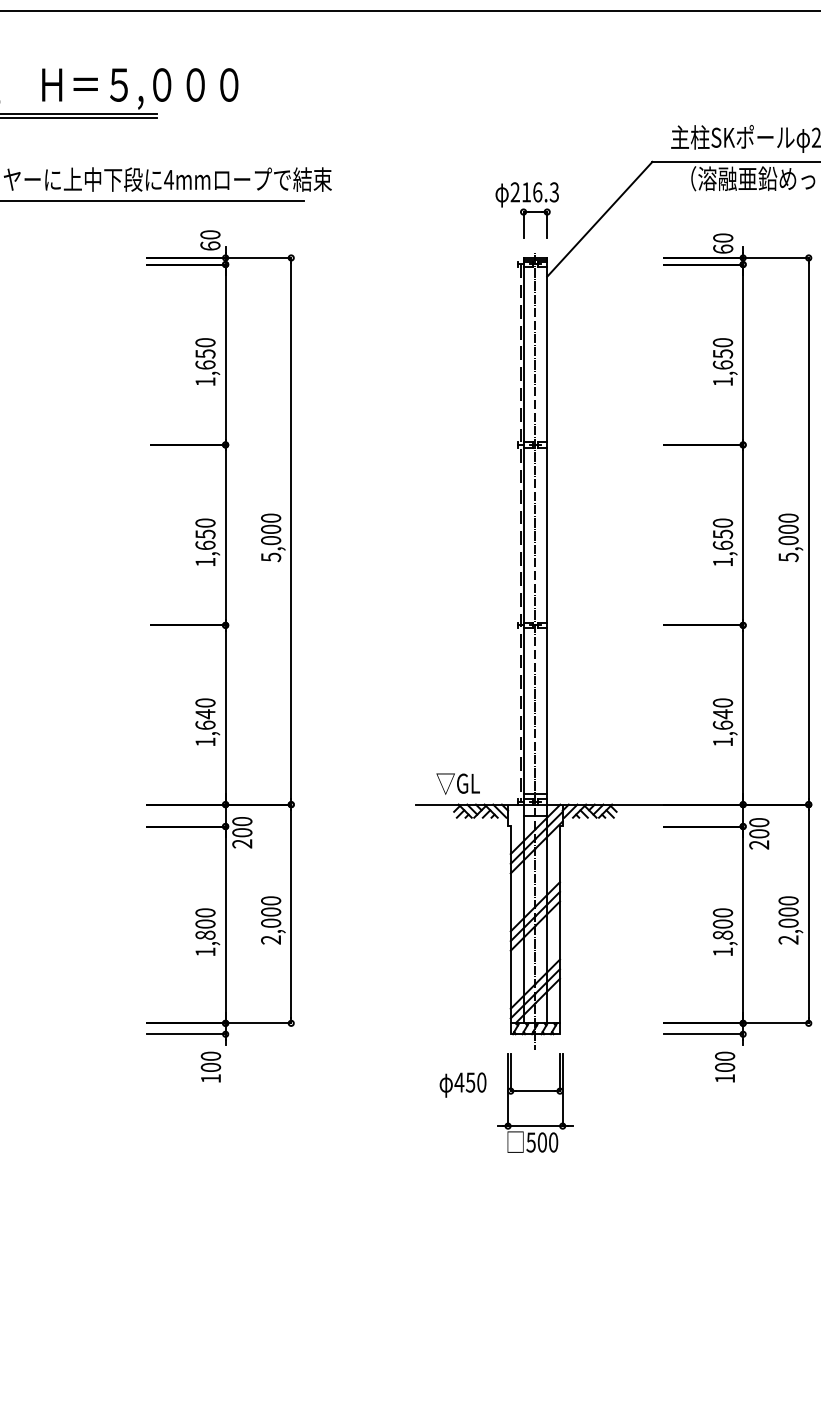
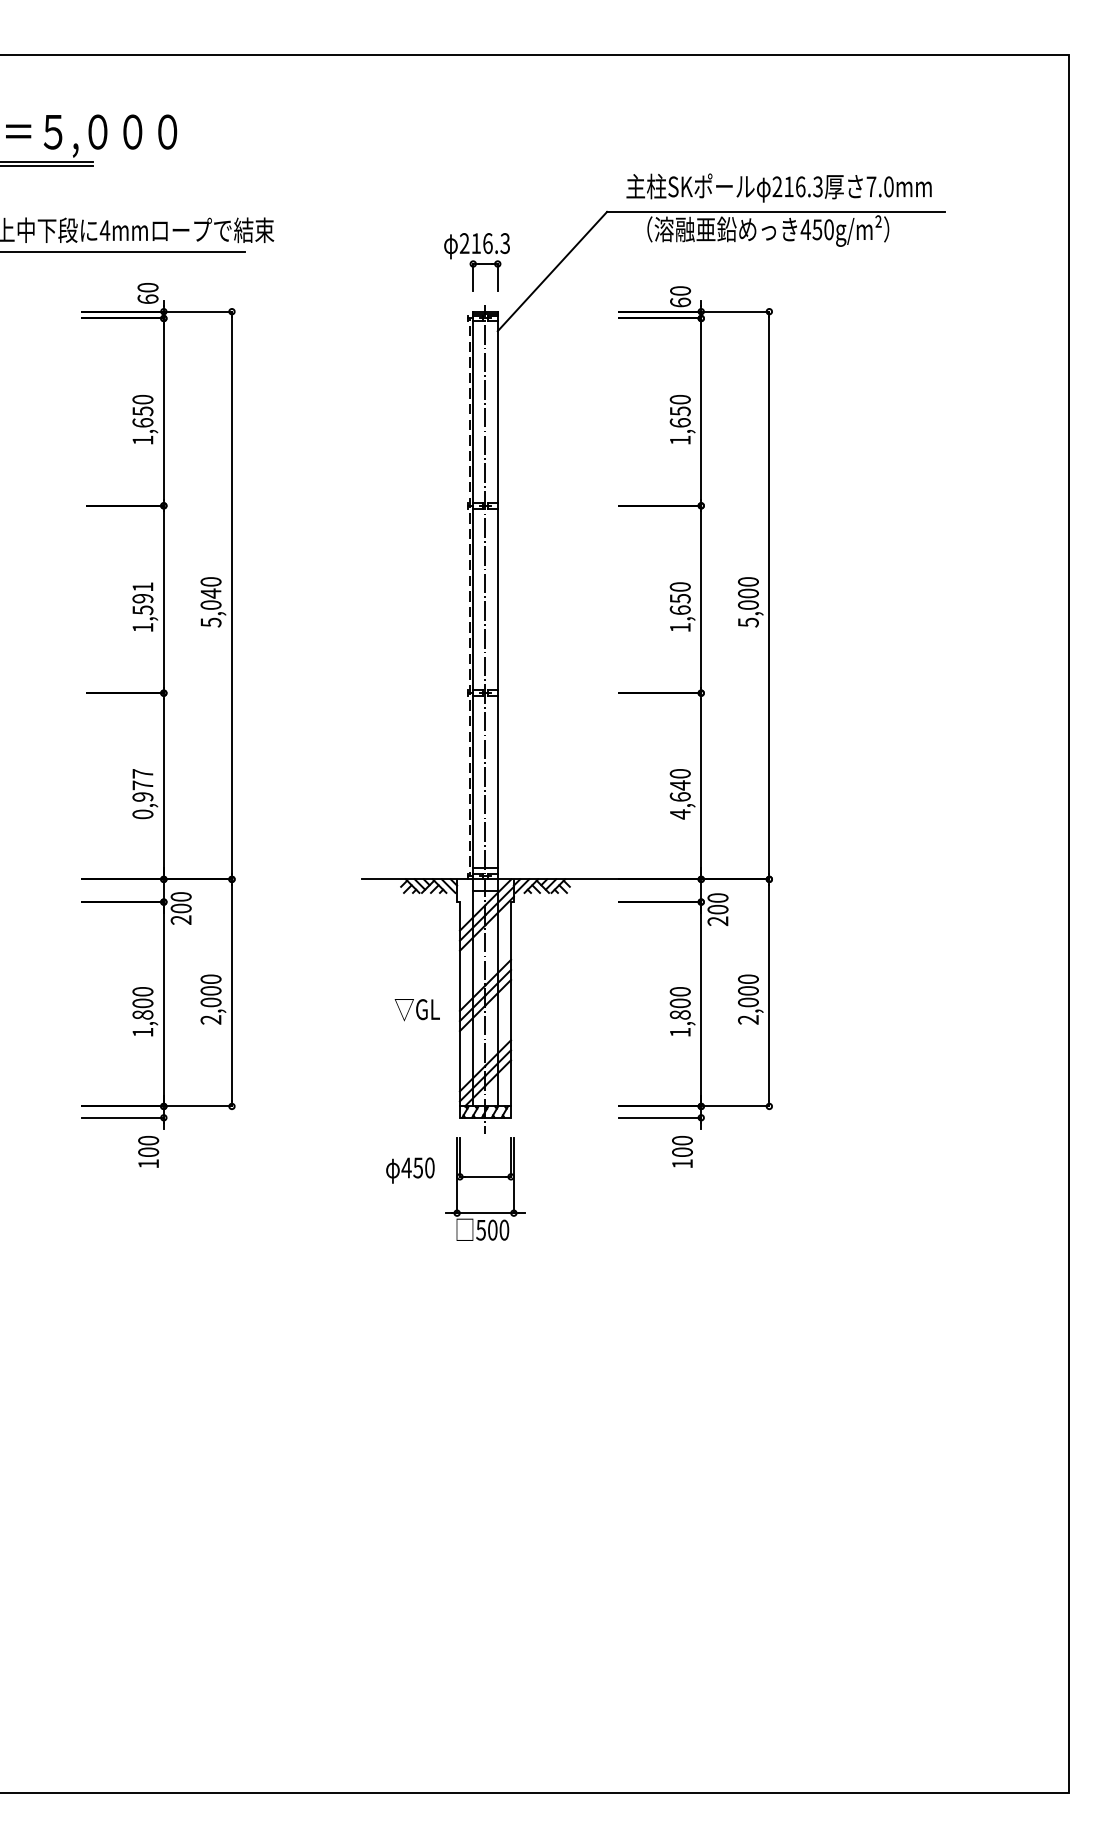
text: (270, 529) -> (210, 593), 5,000 -> 5,040
text: (205, 534) -> (142, 598), 1,650 -> 1,591
text: (205, 722) -> (142, 794), 1,640 -> 0,977
text: (723, 742) -> (680, 814), 1,640 -> 4,640
text: (457, 784) -> (416, 1010), moved

